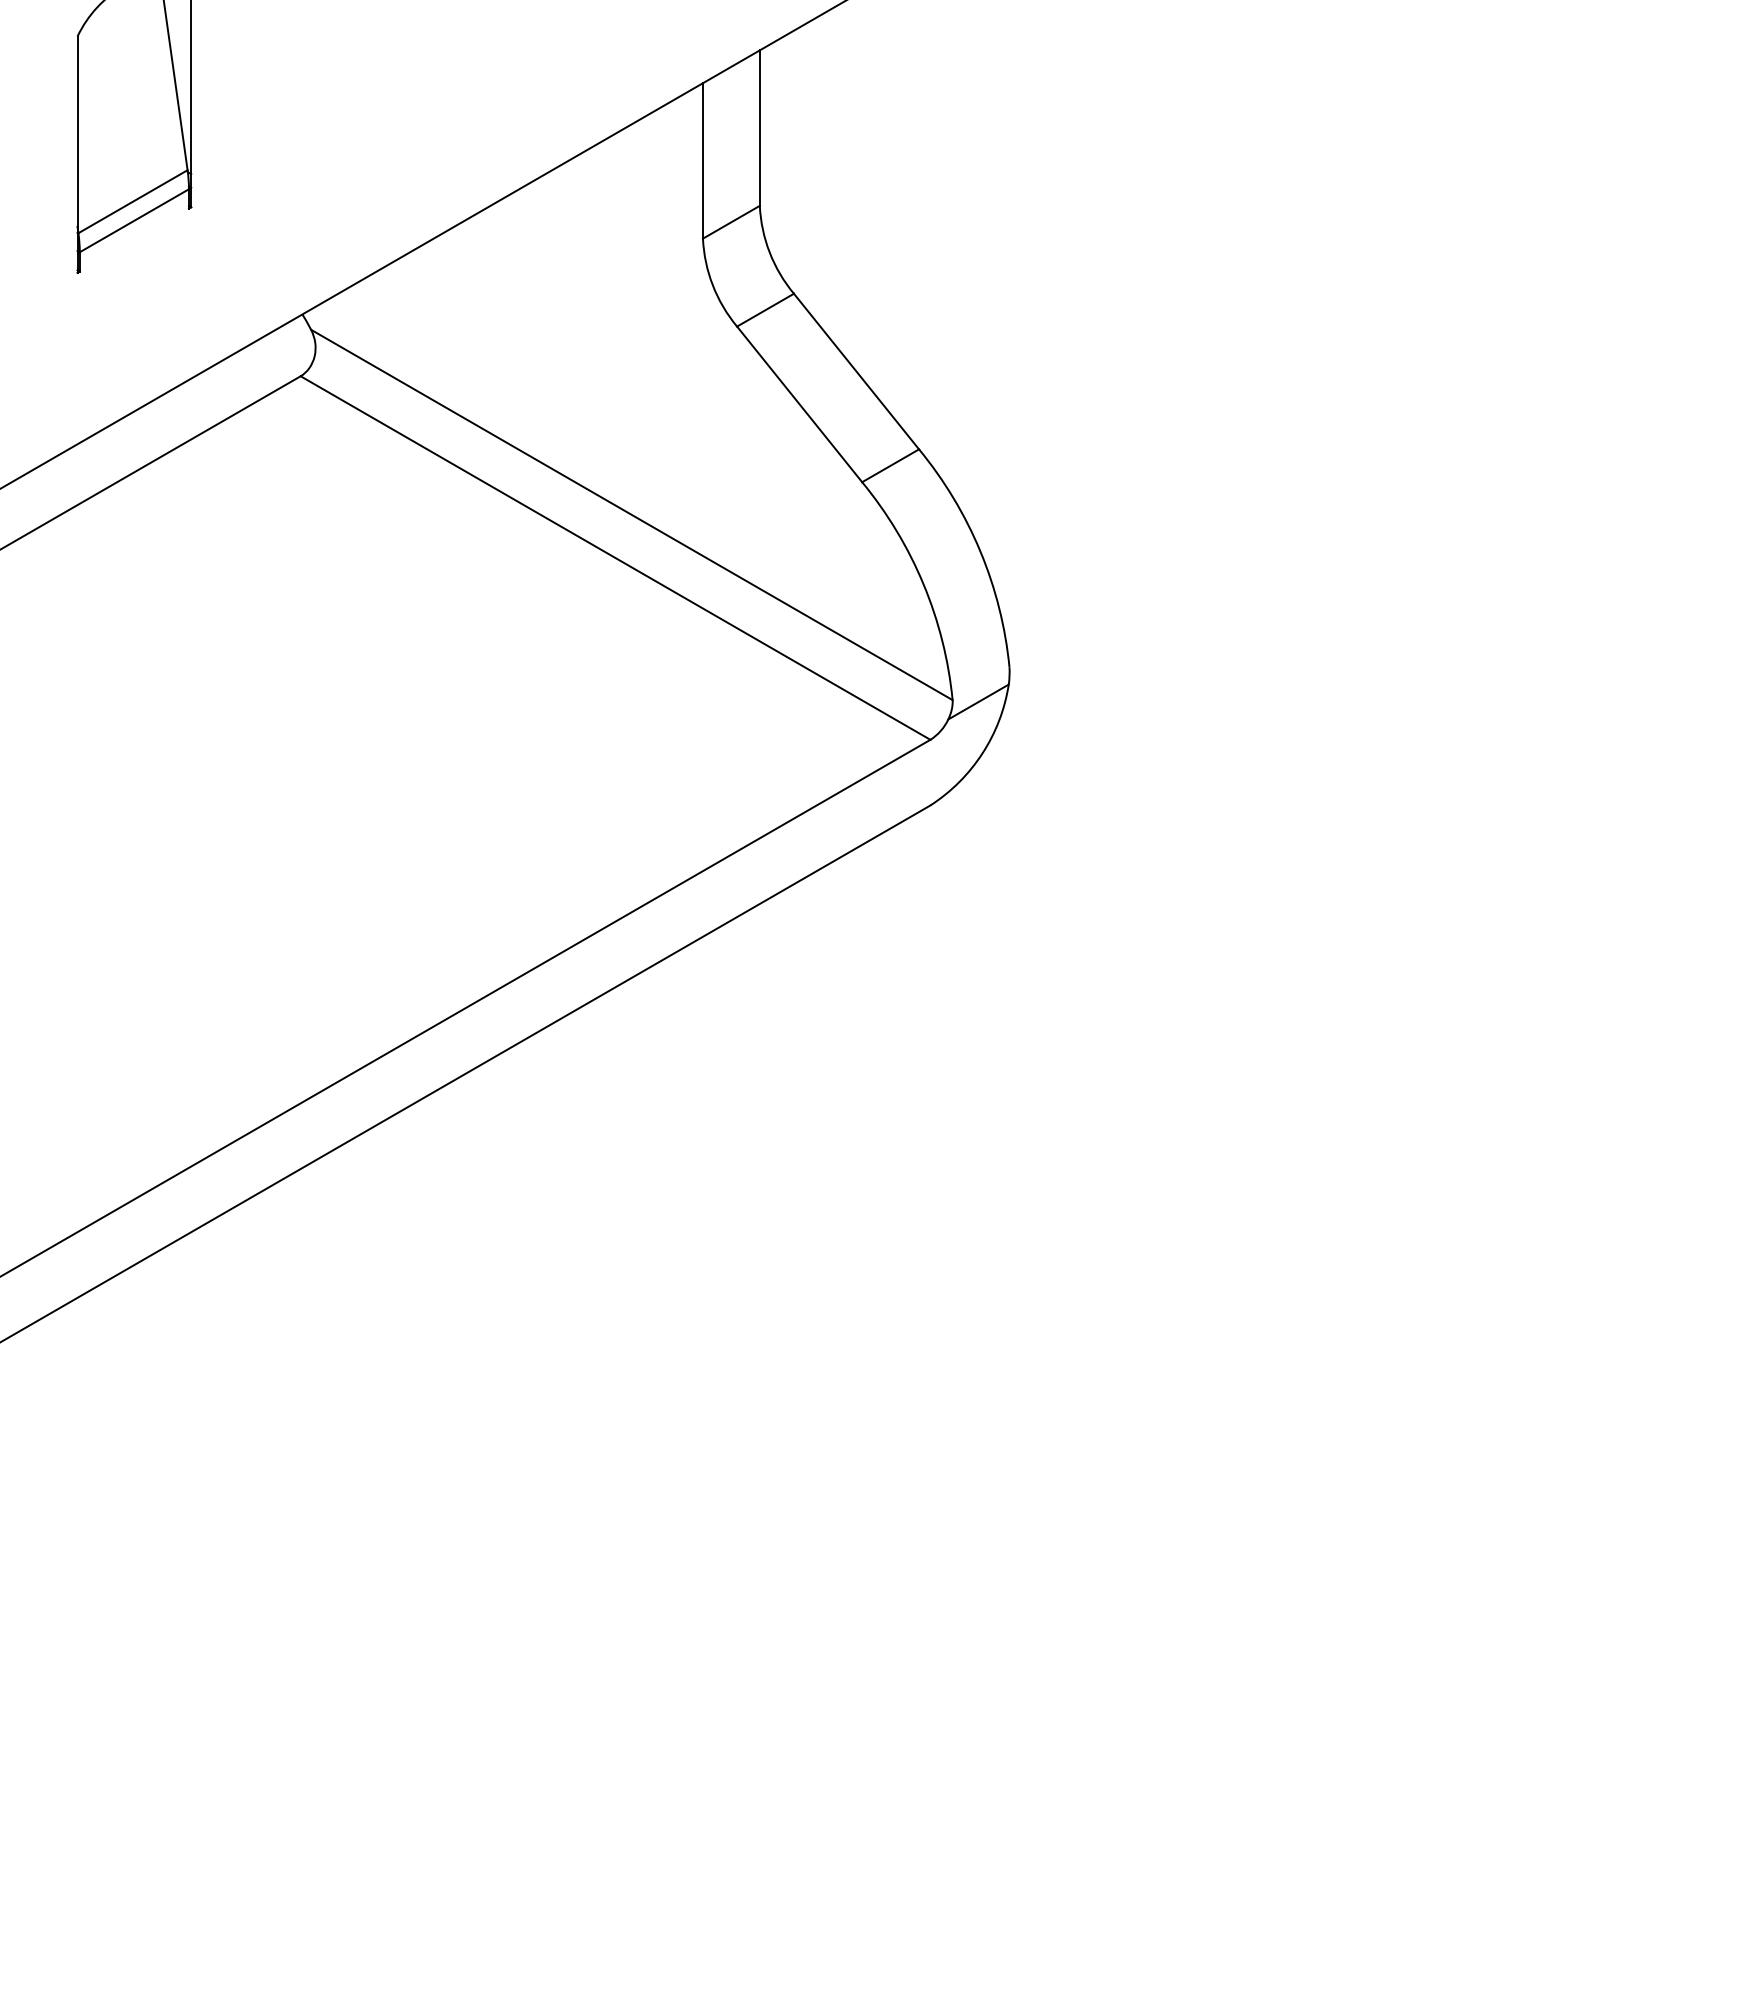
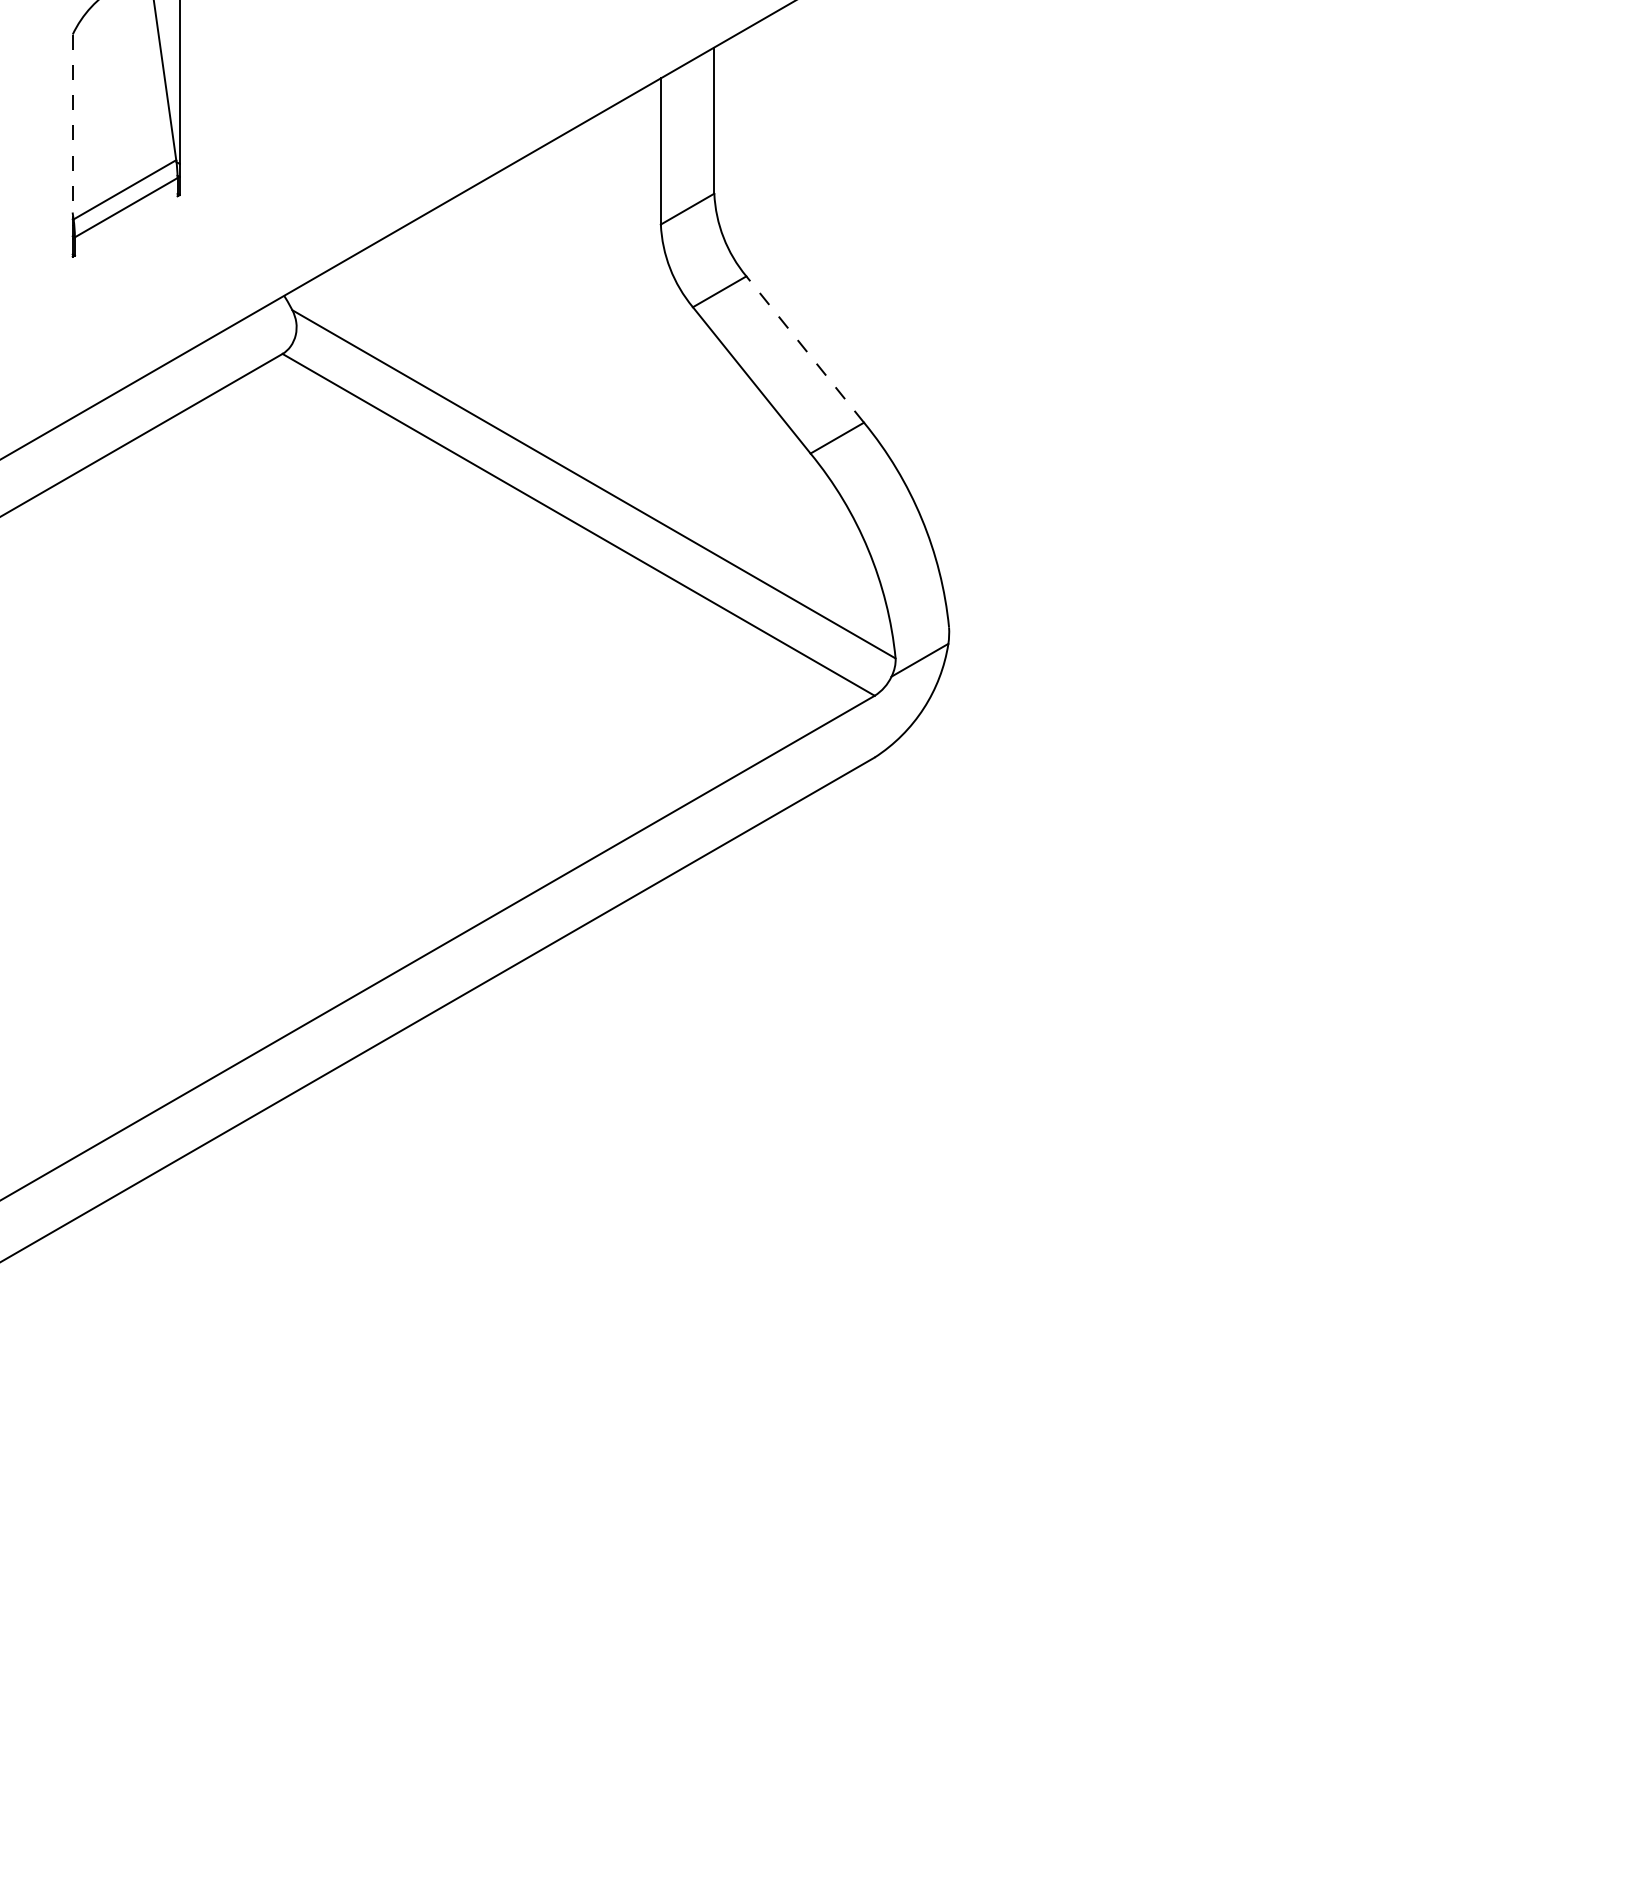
line: (77, 138) -> (72, 130), solid -> dashed
line: (856, 371) -> (805, 349), solid -> dashed

